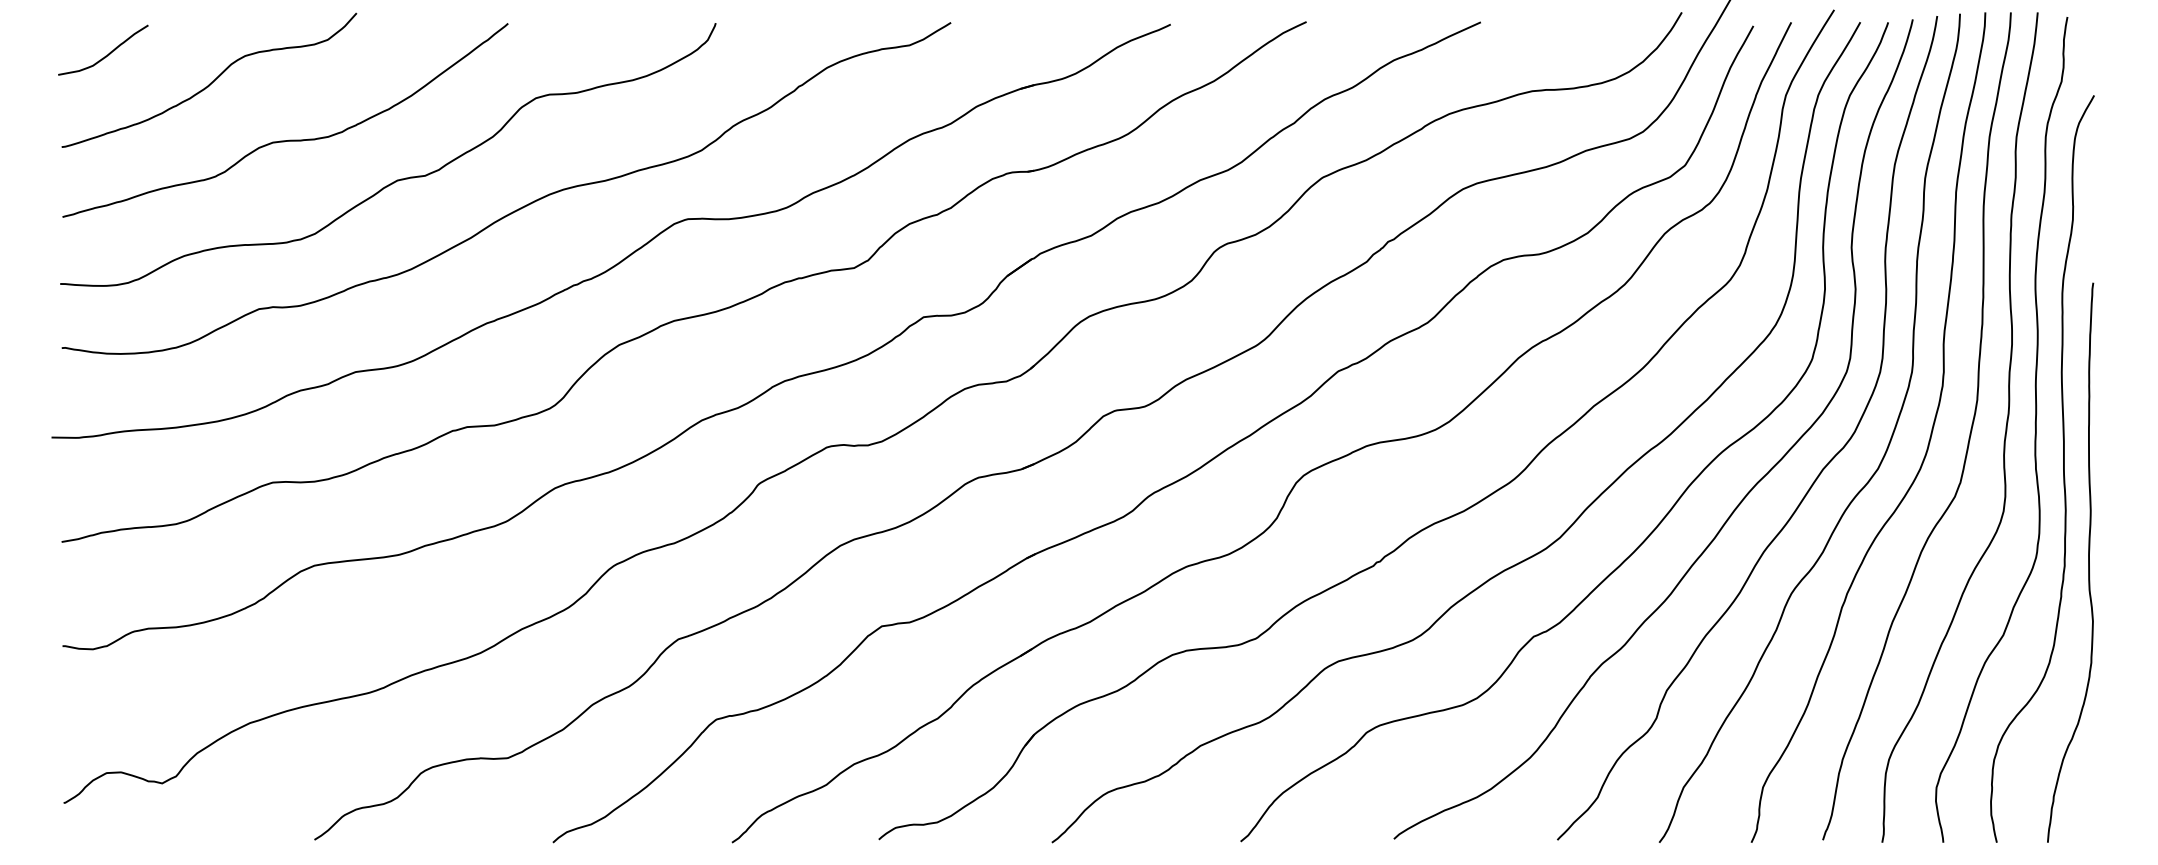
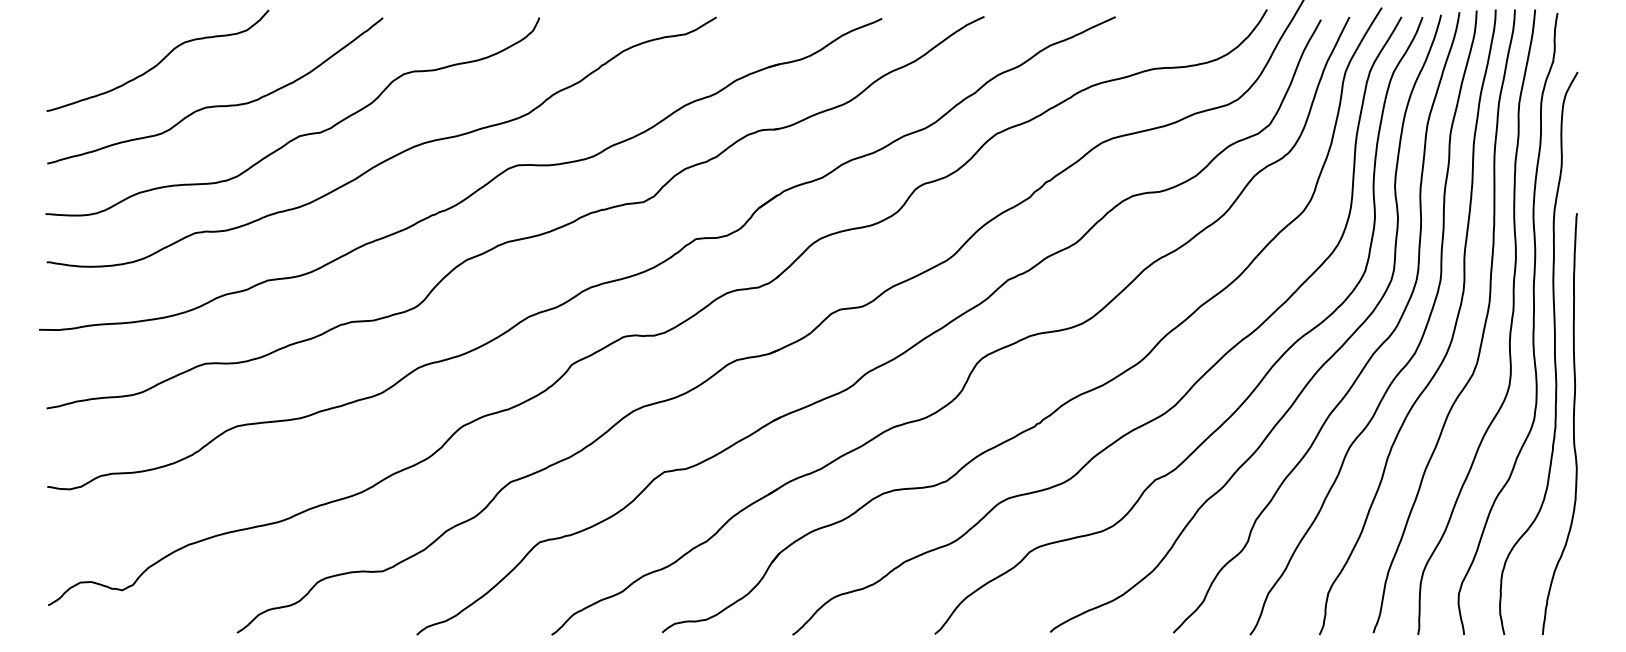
curve: (105, 55) -> (79, 42), removed

